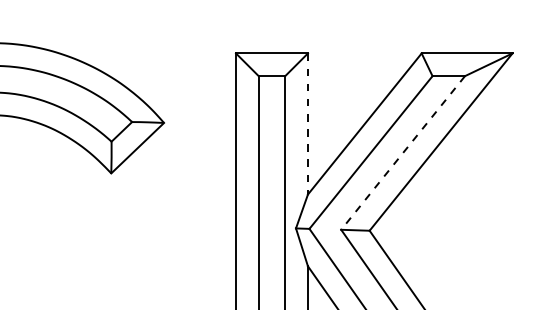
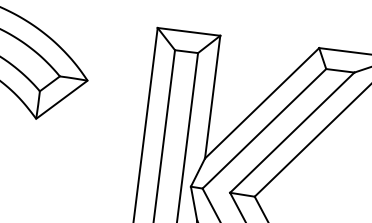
line: (307, 123) -> (212, 96), dashed -> solid
line: (403, 152) -> (292, 132), dashed -> solid

